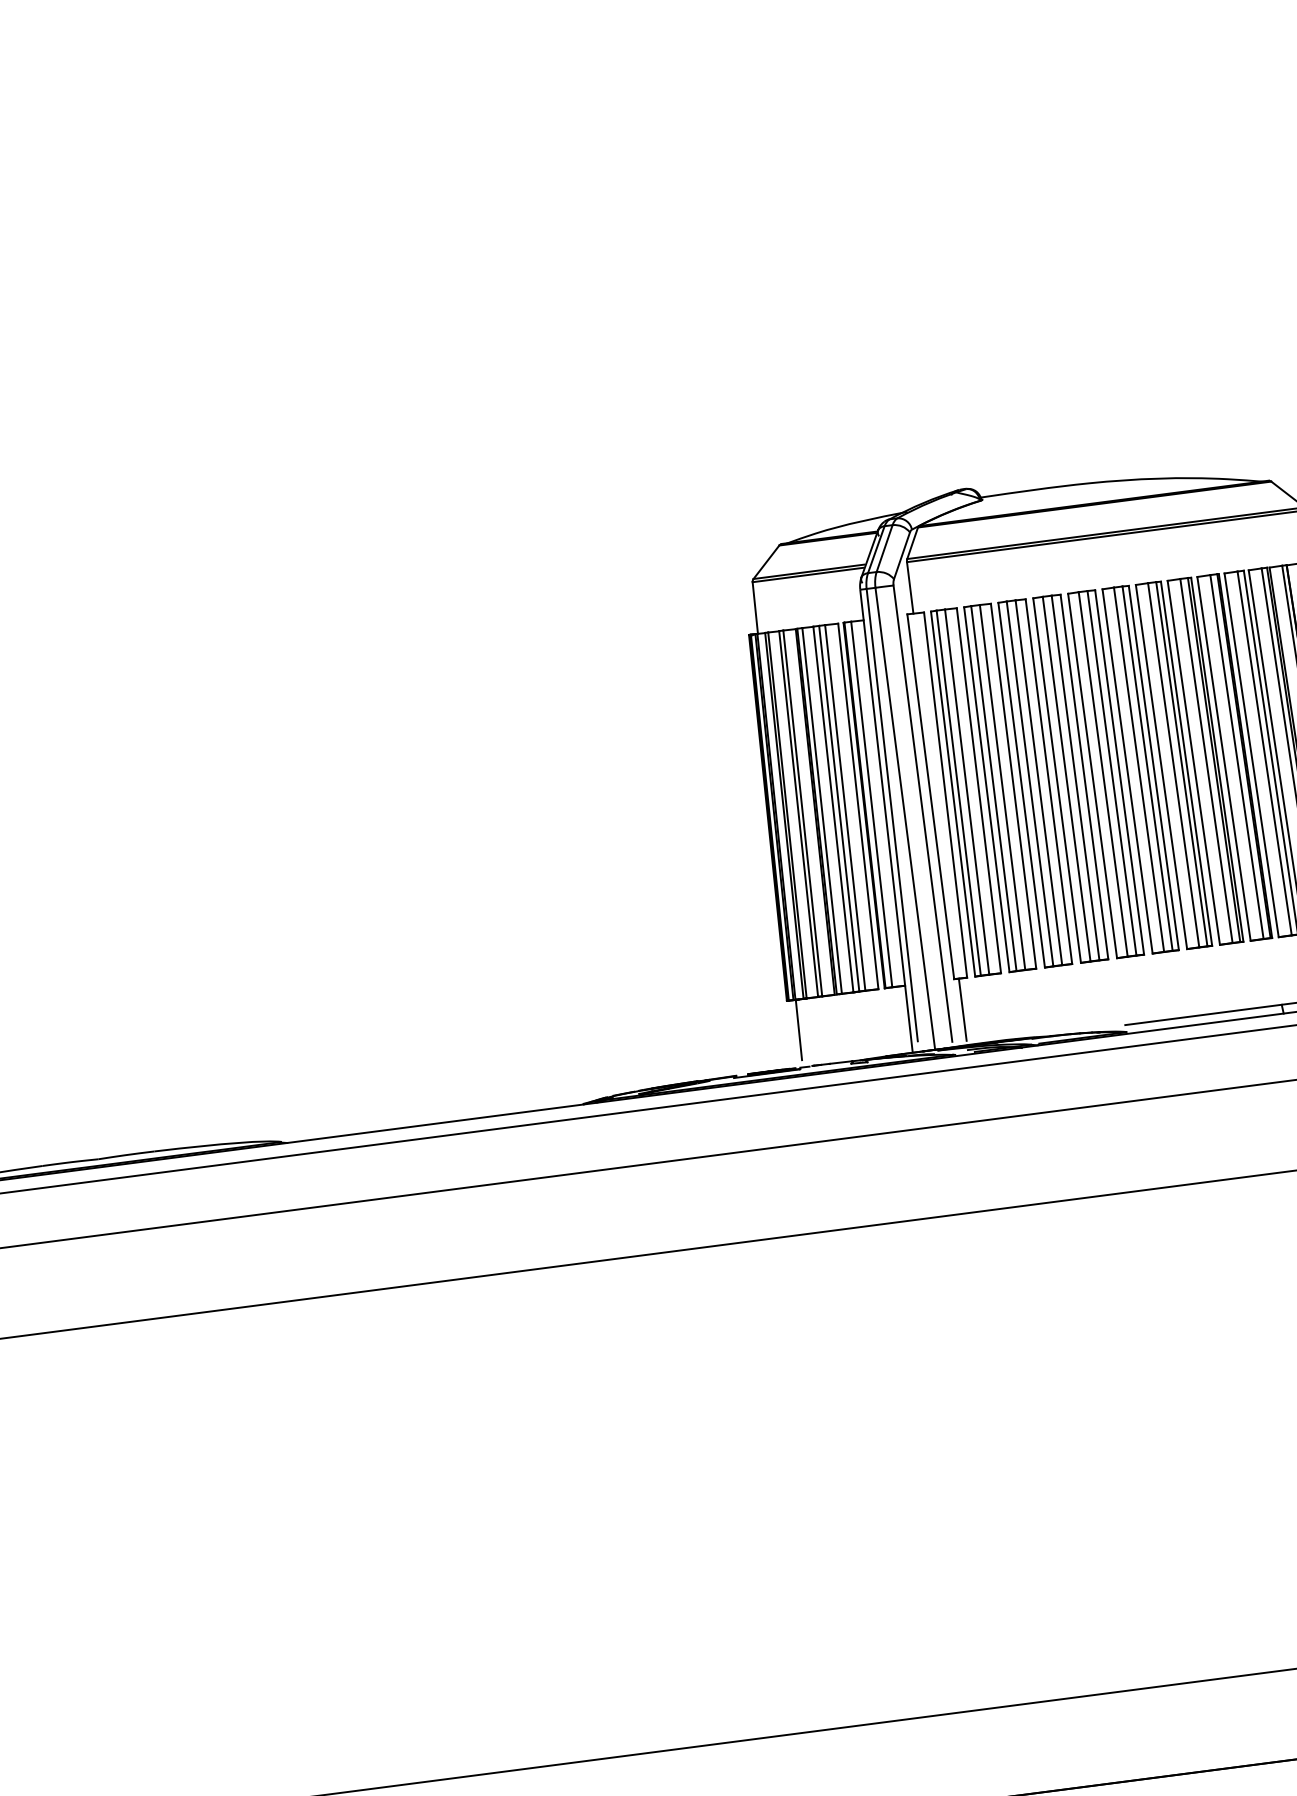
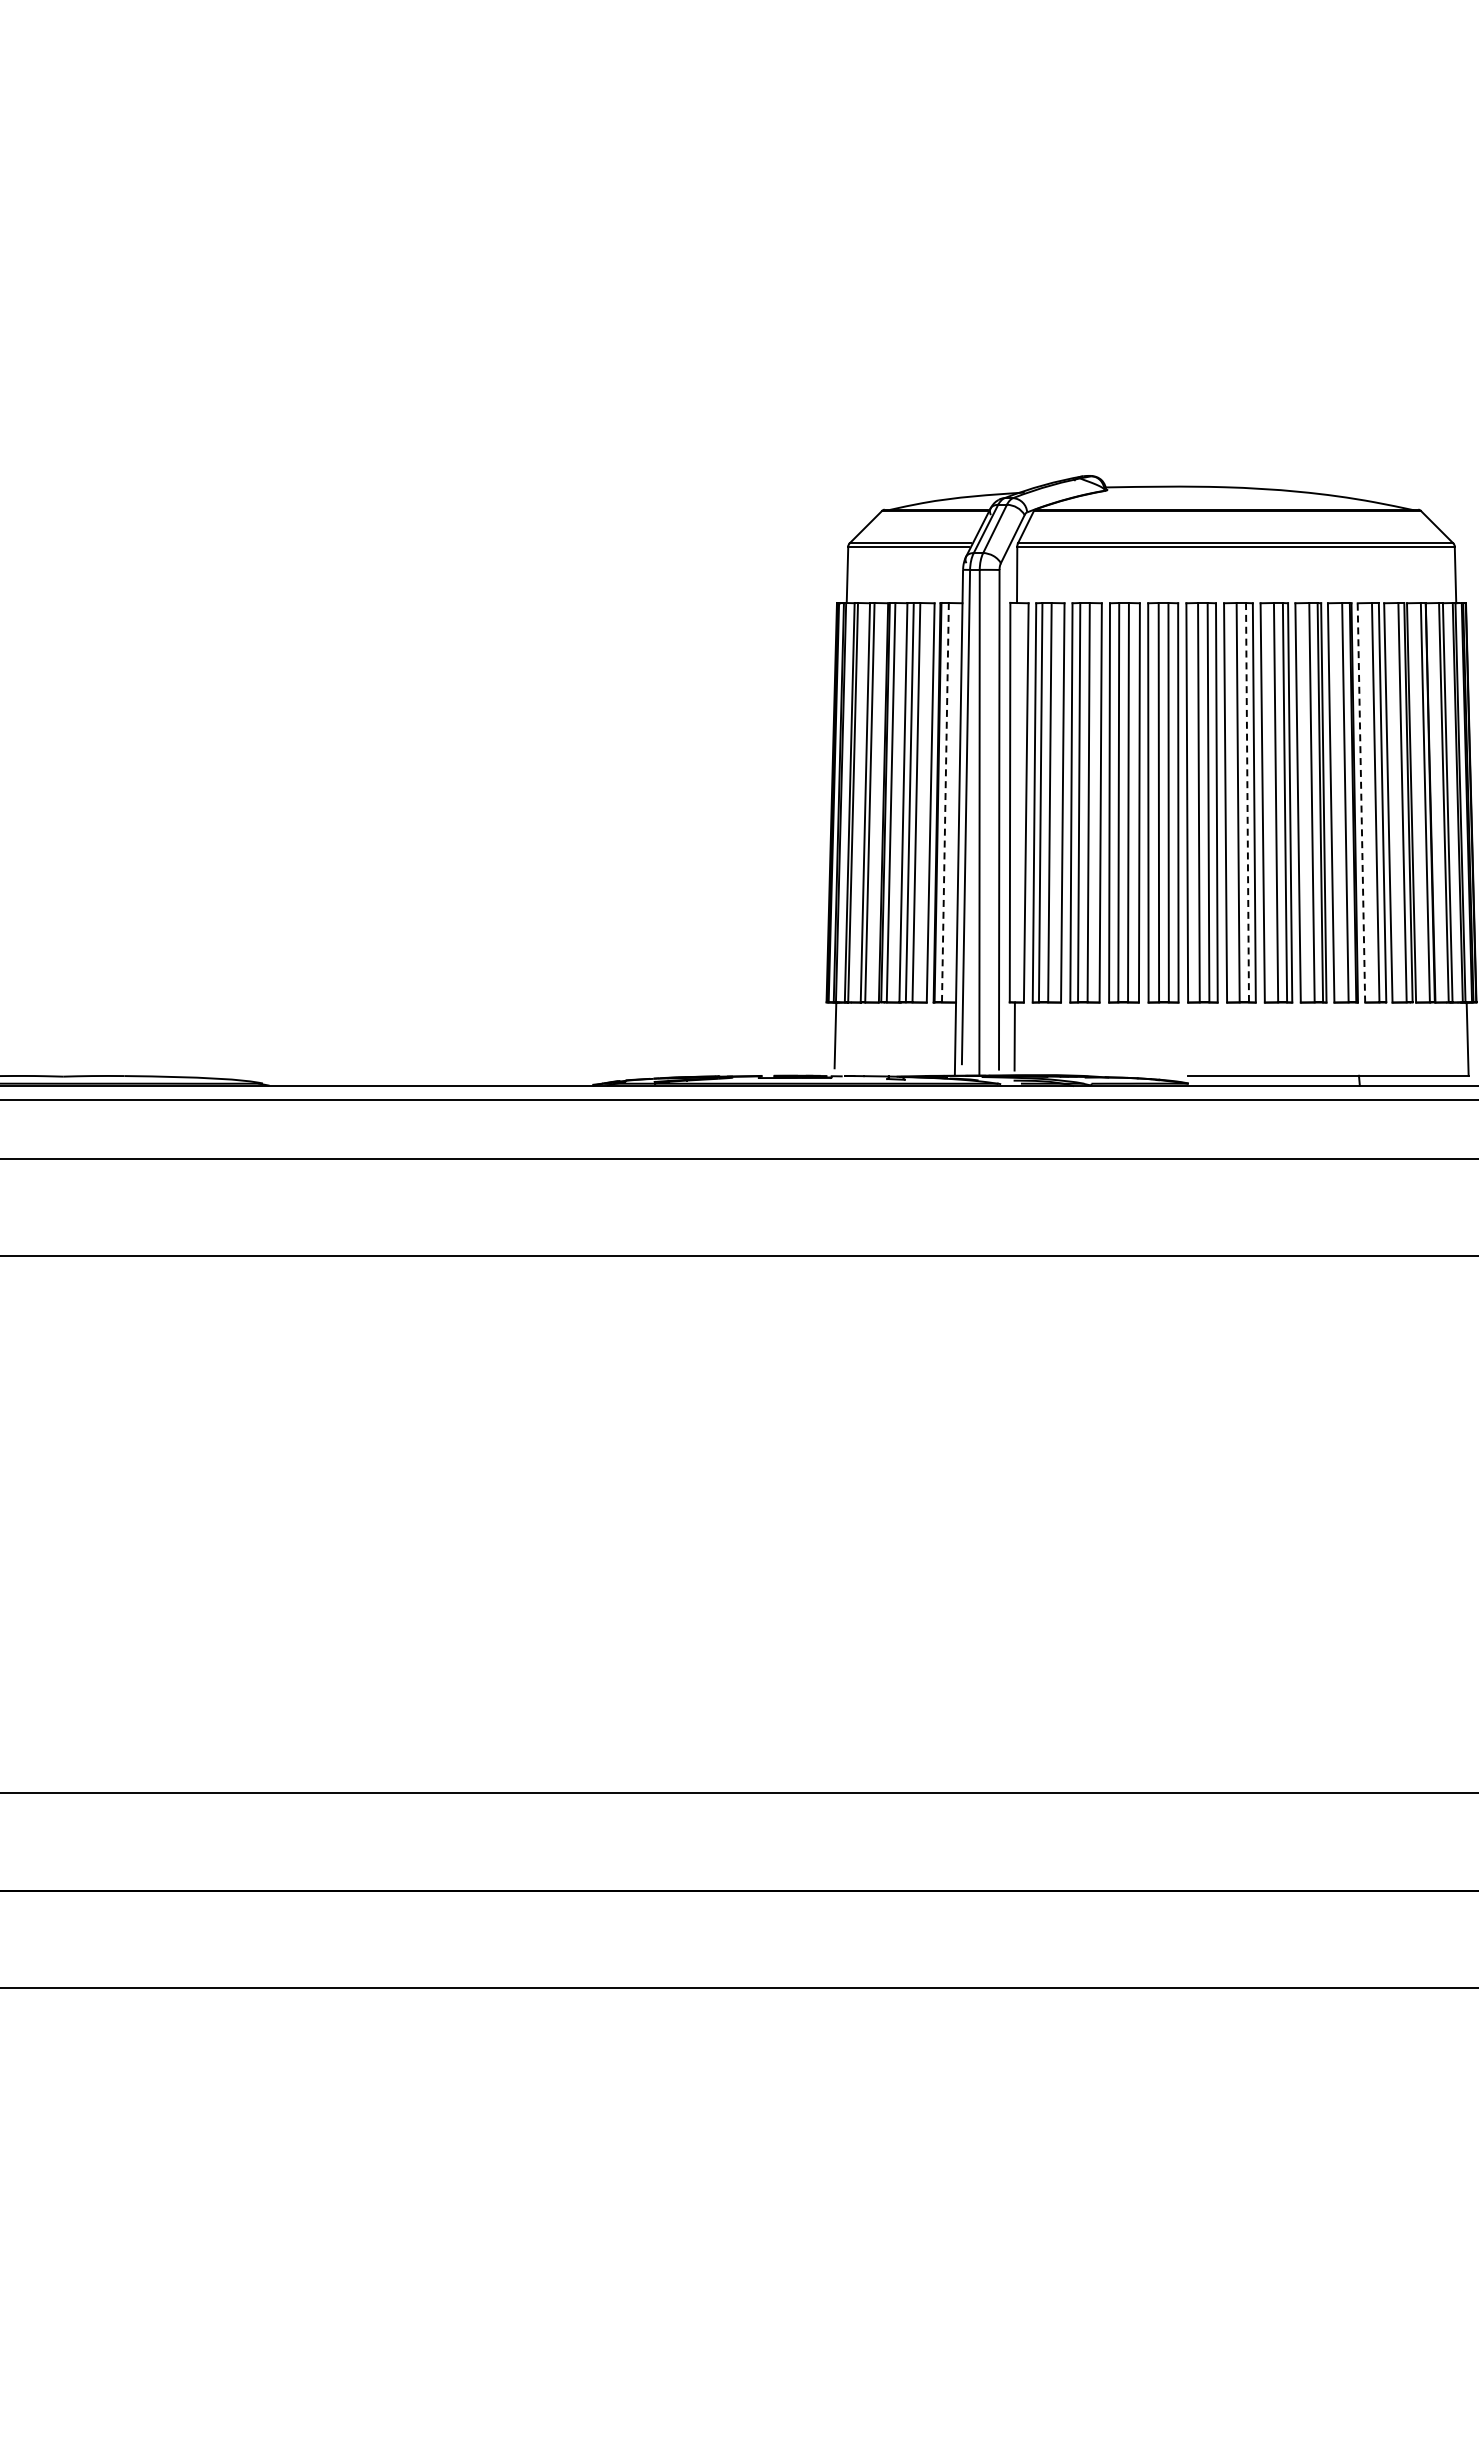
line: (1251, 754) -> (1361, 802), solid -> dashed
line: (1147, 768) -> (1247, 802), solid -> dashed
line: (871, 804) -> (945, 802), solid -> dashed

